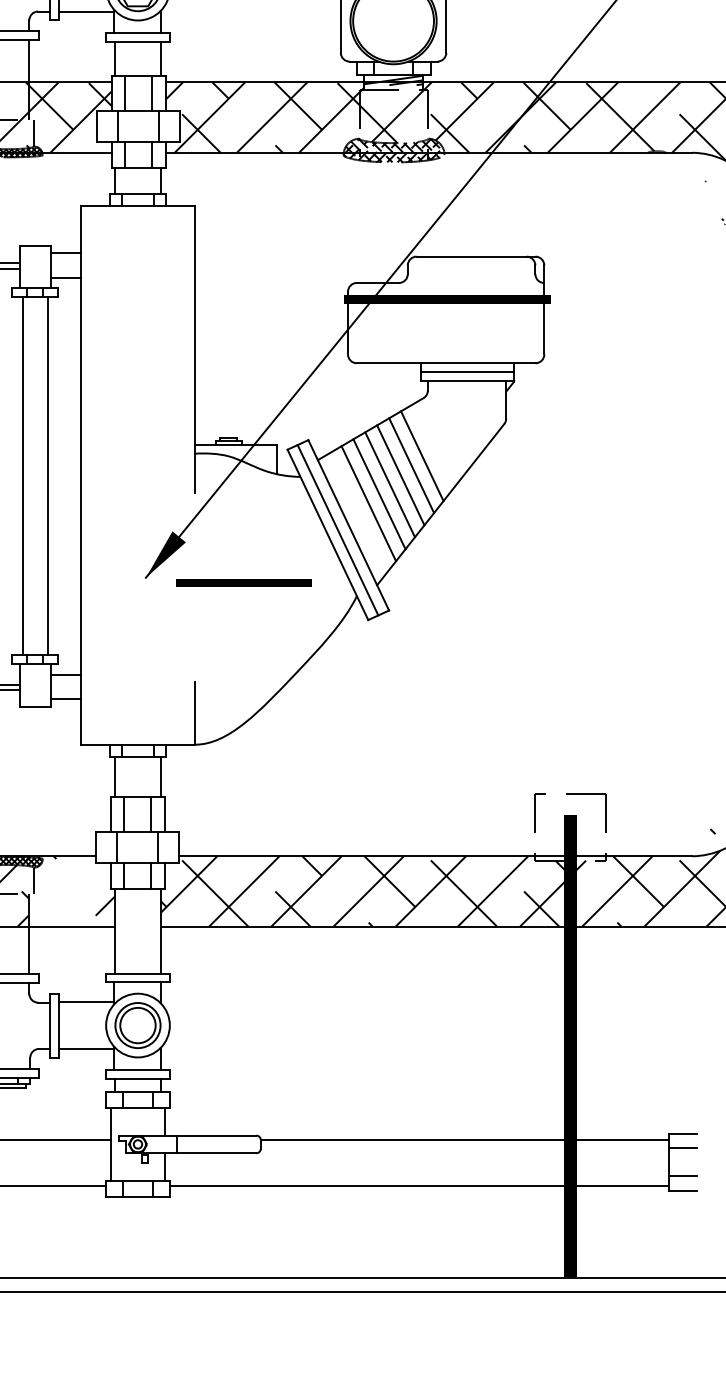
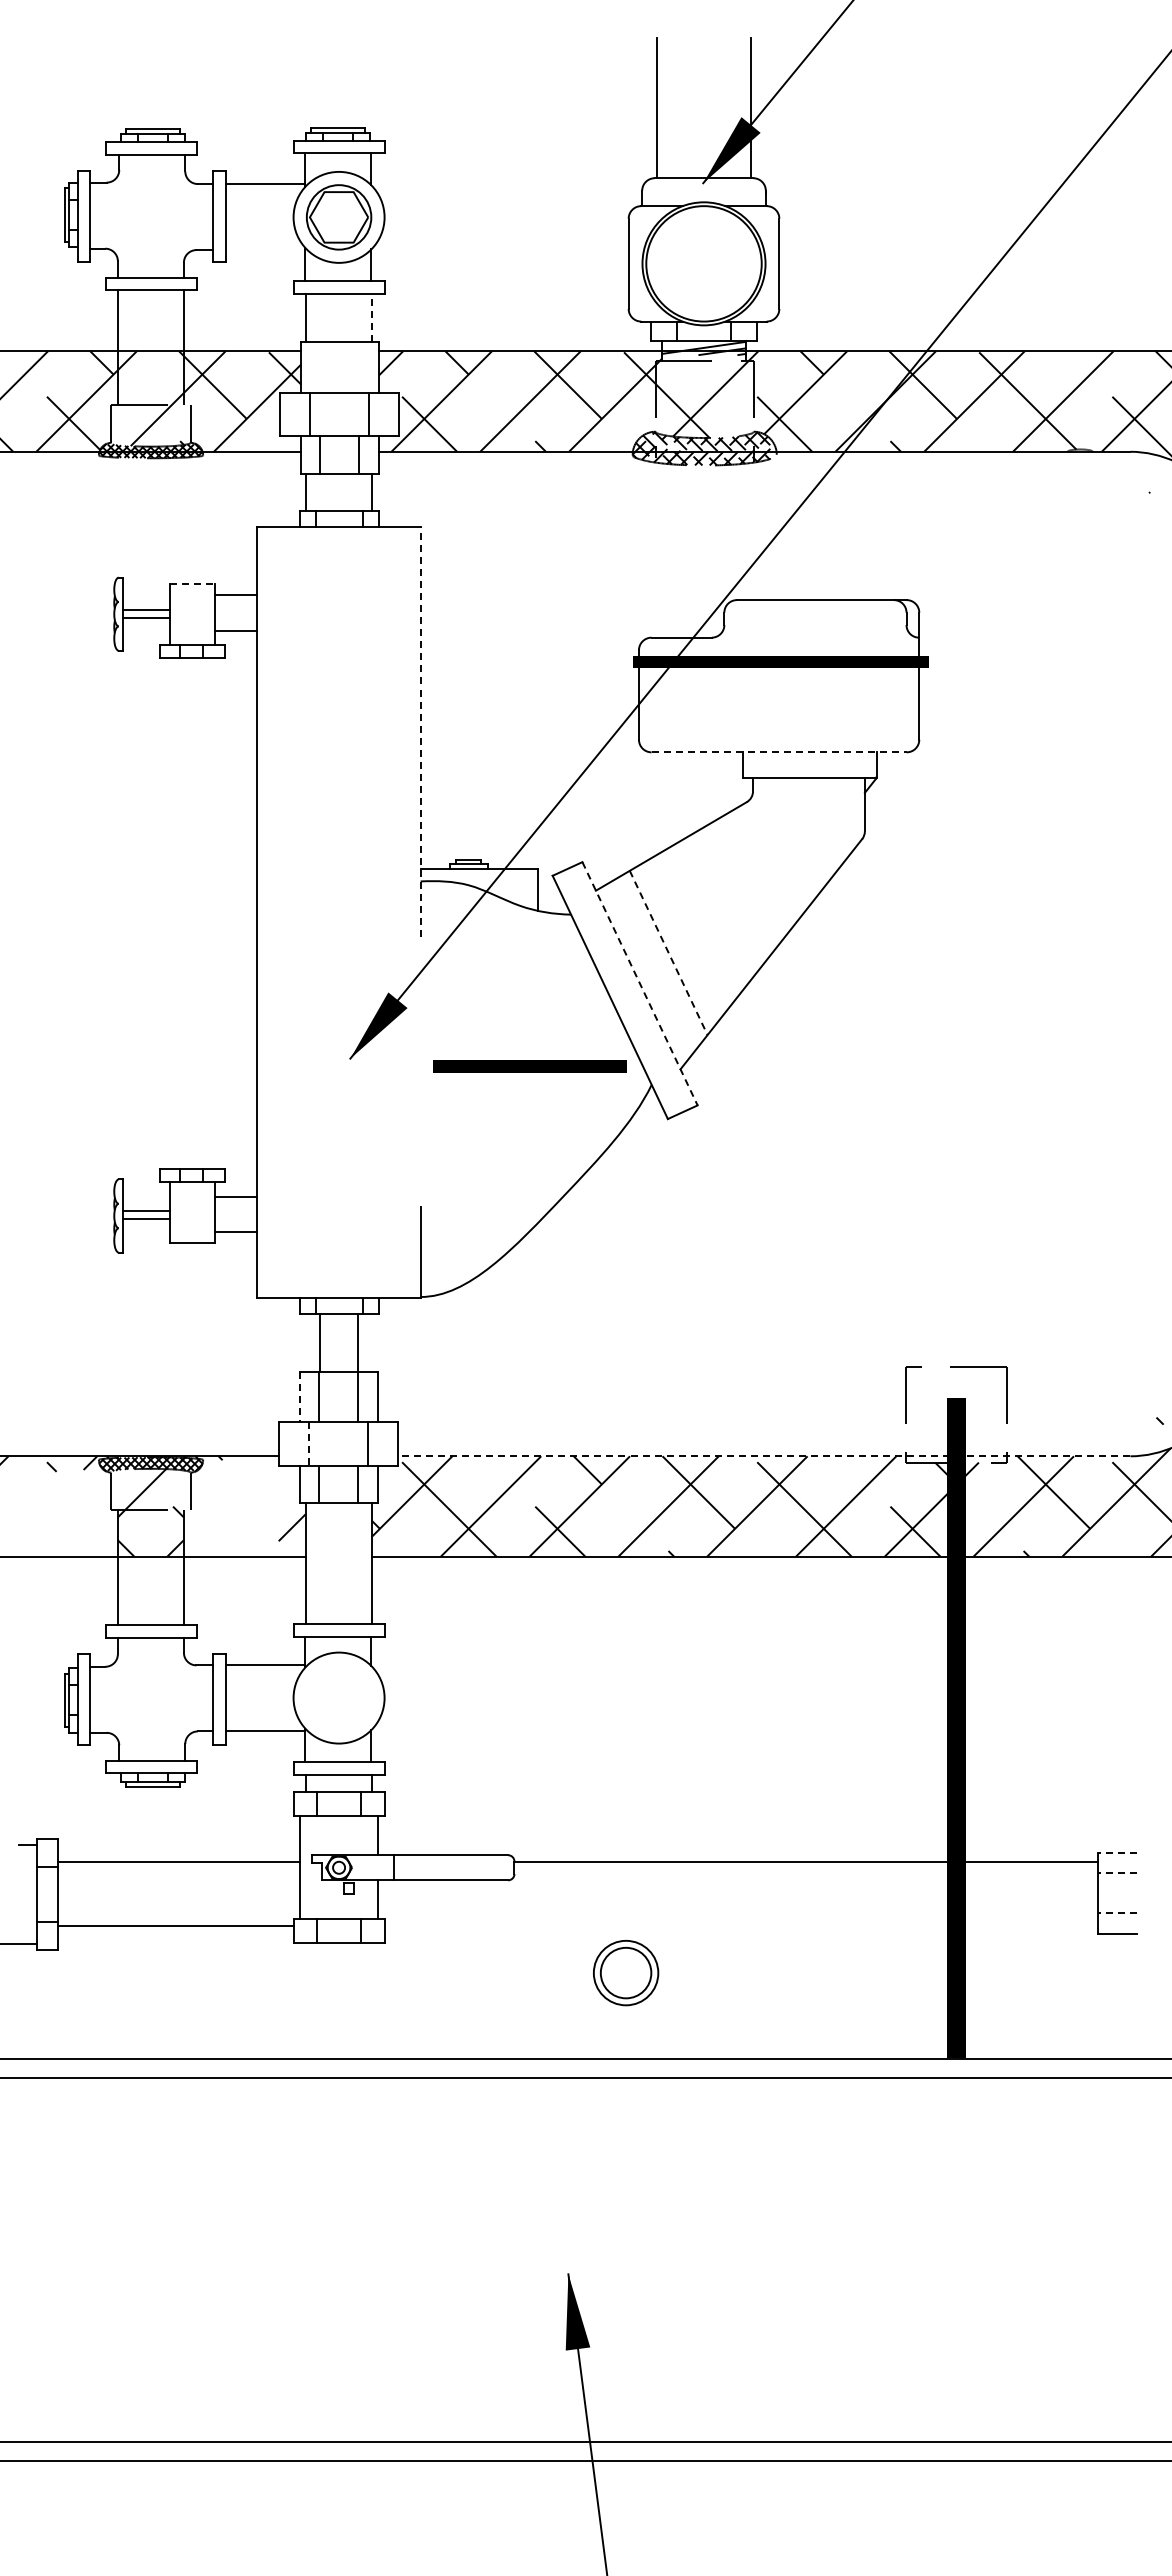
line: (86, 11) -> (265, 250), removed
line: (161, 58) -> (372, 317), solid -> dashed
line: (124, 93) -> (320, 367), removed
line: (151, 93) -> (358, 367), removed
line: (36, 245) -> (193, 584), solid -> dashed
line: (195, 349) -> (420, 732), solid -> dashed
line: (446, 363) -> (779, 752), solid -> dashed
line: (467, 372) -> (809, 765), removed
line: (421, 456) -> (744, 885), removed
line: (411, 465) -> (729, 898), removed
line: (400, 475) -> (714, 912), removed
line: (22, 476) -> (174, 913), removed
line: (47, 476) -> (210, 913), removed
line: (389, 484) -> (698, 925), removed
line: (379, 493) -> (683, 938), removed
line: (368, 503) -> (668, 952), solid -> dashed
line: (349, 525) -> (640, 983), solid -> dashed
line: (337, 530) -> (624, 990), removed
line: (243, 583) -> (529, 1066), moved
line: (115, 776) -> (358, 1342), moved
line: (161, 776) -> (320, 1342), moved
line: (110, 815) -> (300, 1397), solid -> dashed
line: (116, 847) -> (308, 1443), solid -> dashed
line: (435, 856) -> (763, 1456), solid -> dashed
part: (138, 1025) -> (626, 1973), moved
line: (683, 1134) -> (1117, 1853), solid -> dashed
line: (683, 1147) -> (1117, 1872), solid -> dashed
line: (683, 1175) -> (1117, 1912), solid -> dashed
line: (419, 1185) -> (740, 1926), removed

